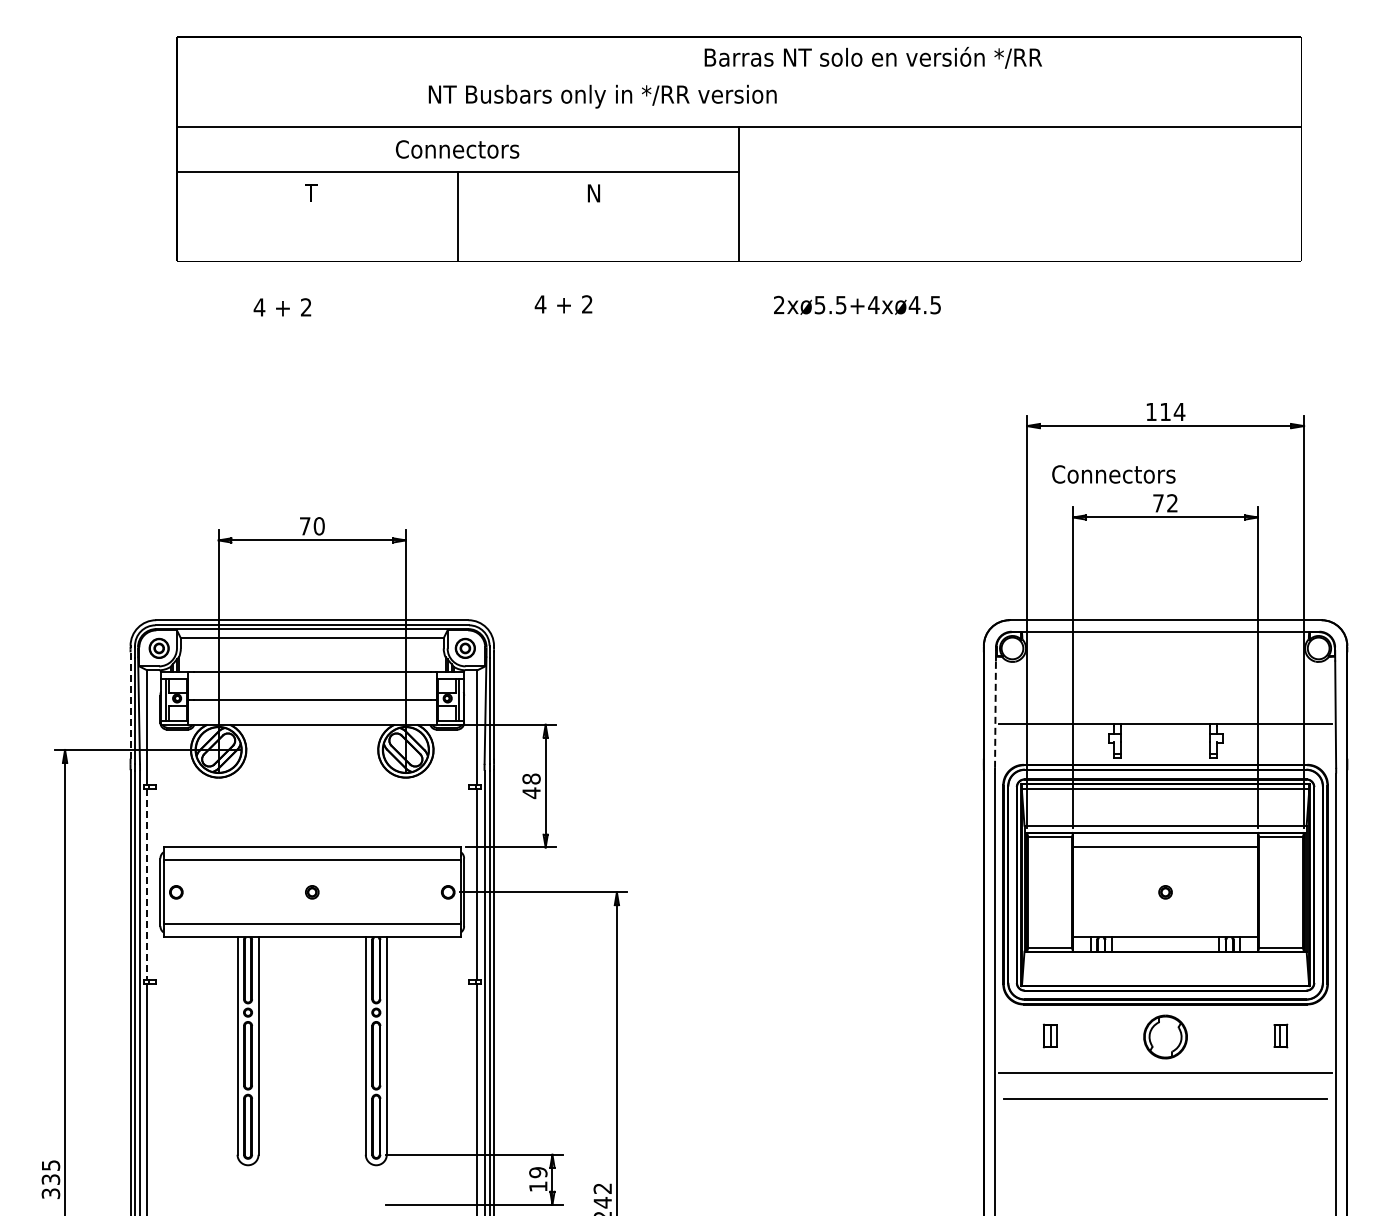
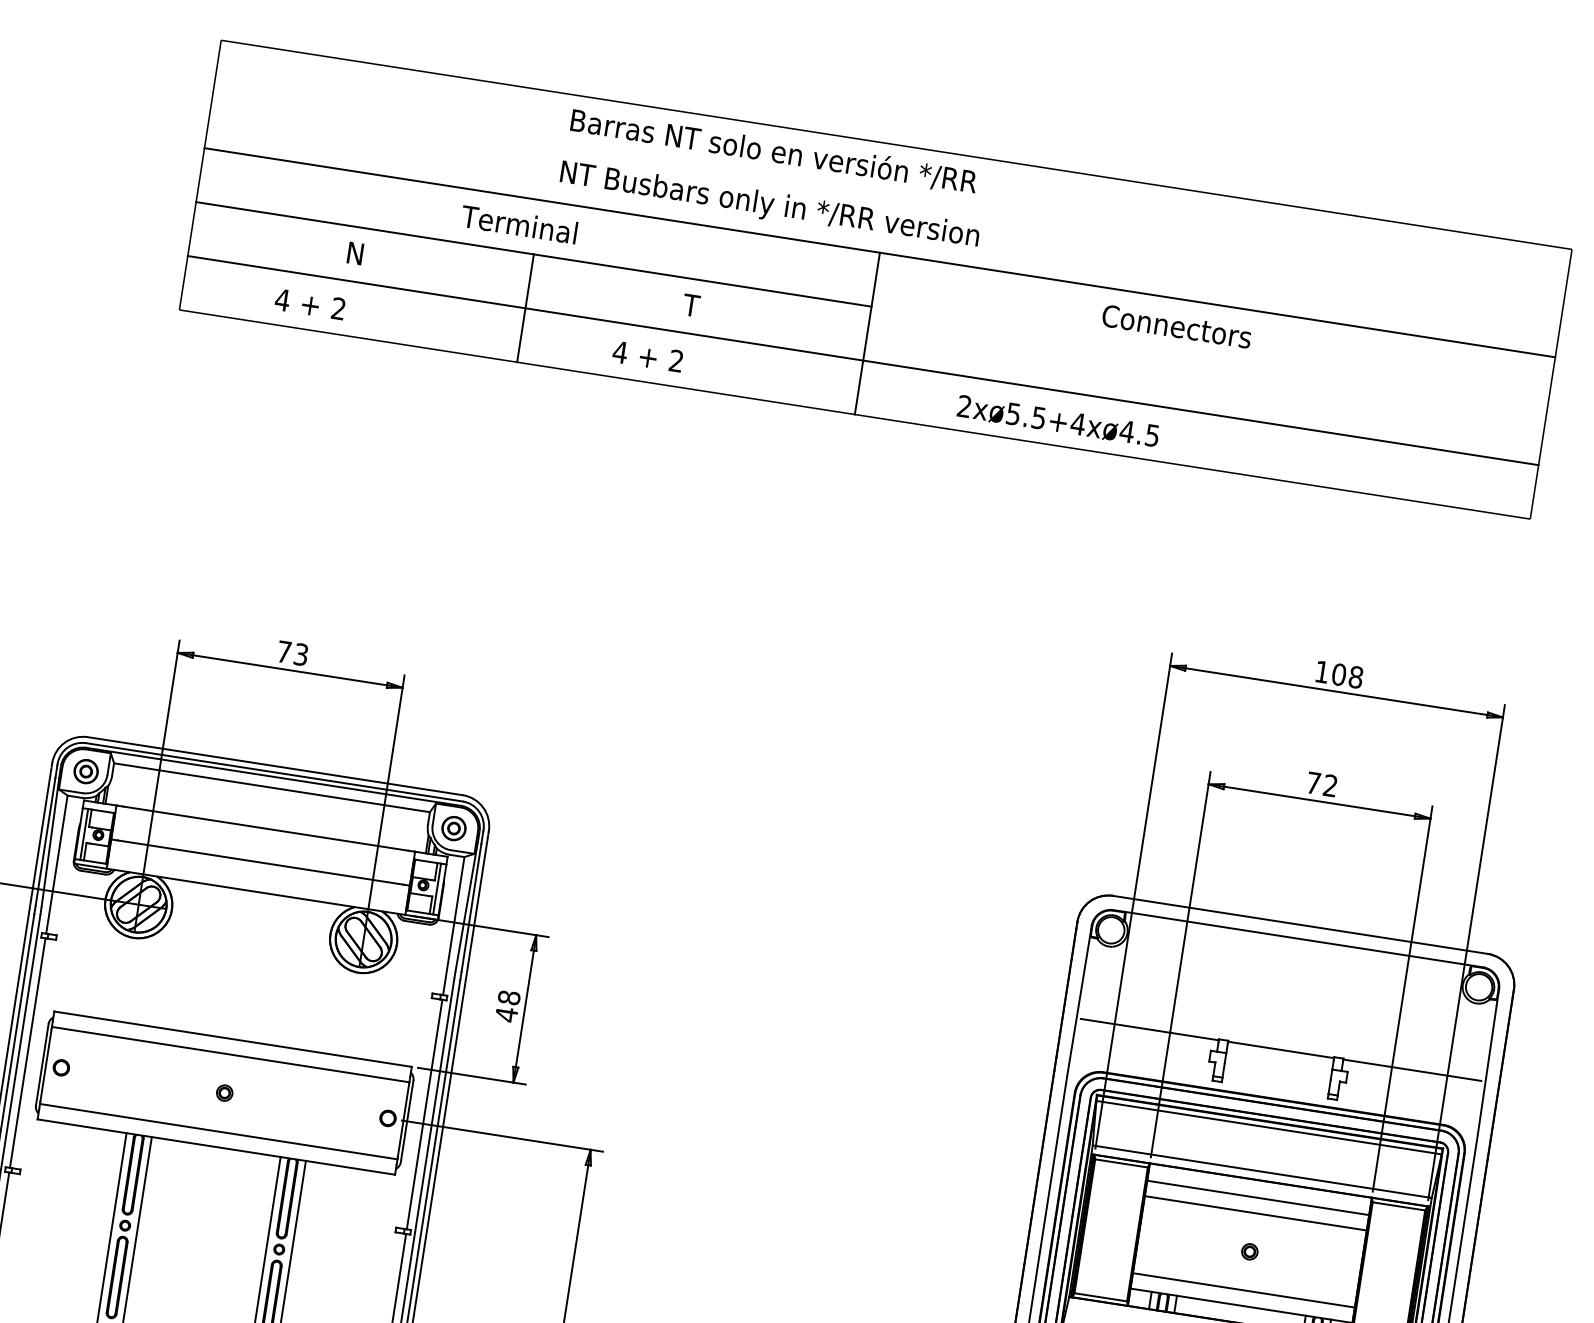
text: (872, 57) -> (773, 151), moved
text: (602, 96) -> (769, 205), moved
text: (456, 148) -> (536, 226), Connectors -> Terminal
text: (311, 193) -> (353, 253), T -> N
text: (593, 193) -> (692, 305), N -> T
line: (738, 216) -> (862, 360), added
text: (563, 304) -> (647, 356), moved
text: (857, 304) -> (1058, 420), moved
text: (282, 307) -> (310, 304), moved
text: (1172, 411) -> (1347, 675), 114 -> 108
text: (1113, 474) -> (1176, 326), moved
text: (318, 526) -> (300, 654), 70 -> 73
line: (130, 704) -> (41, 833), dashed -> solid
line: (995, 714) -> (1078, 1006), dashed -> solid
line: (1165, 860) -> (1255, 1213), added
line: (147, 884) -> (28, 1053), dashed -> solid
line: (1165, 924) -> (1243, 1290), added

